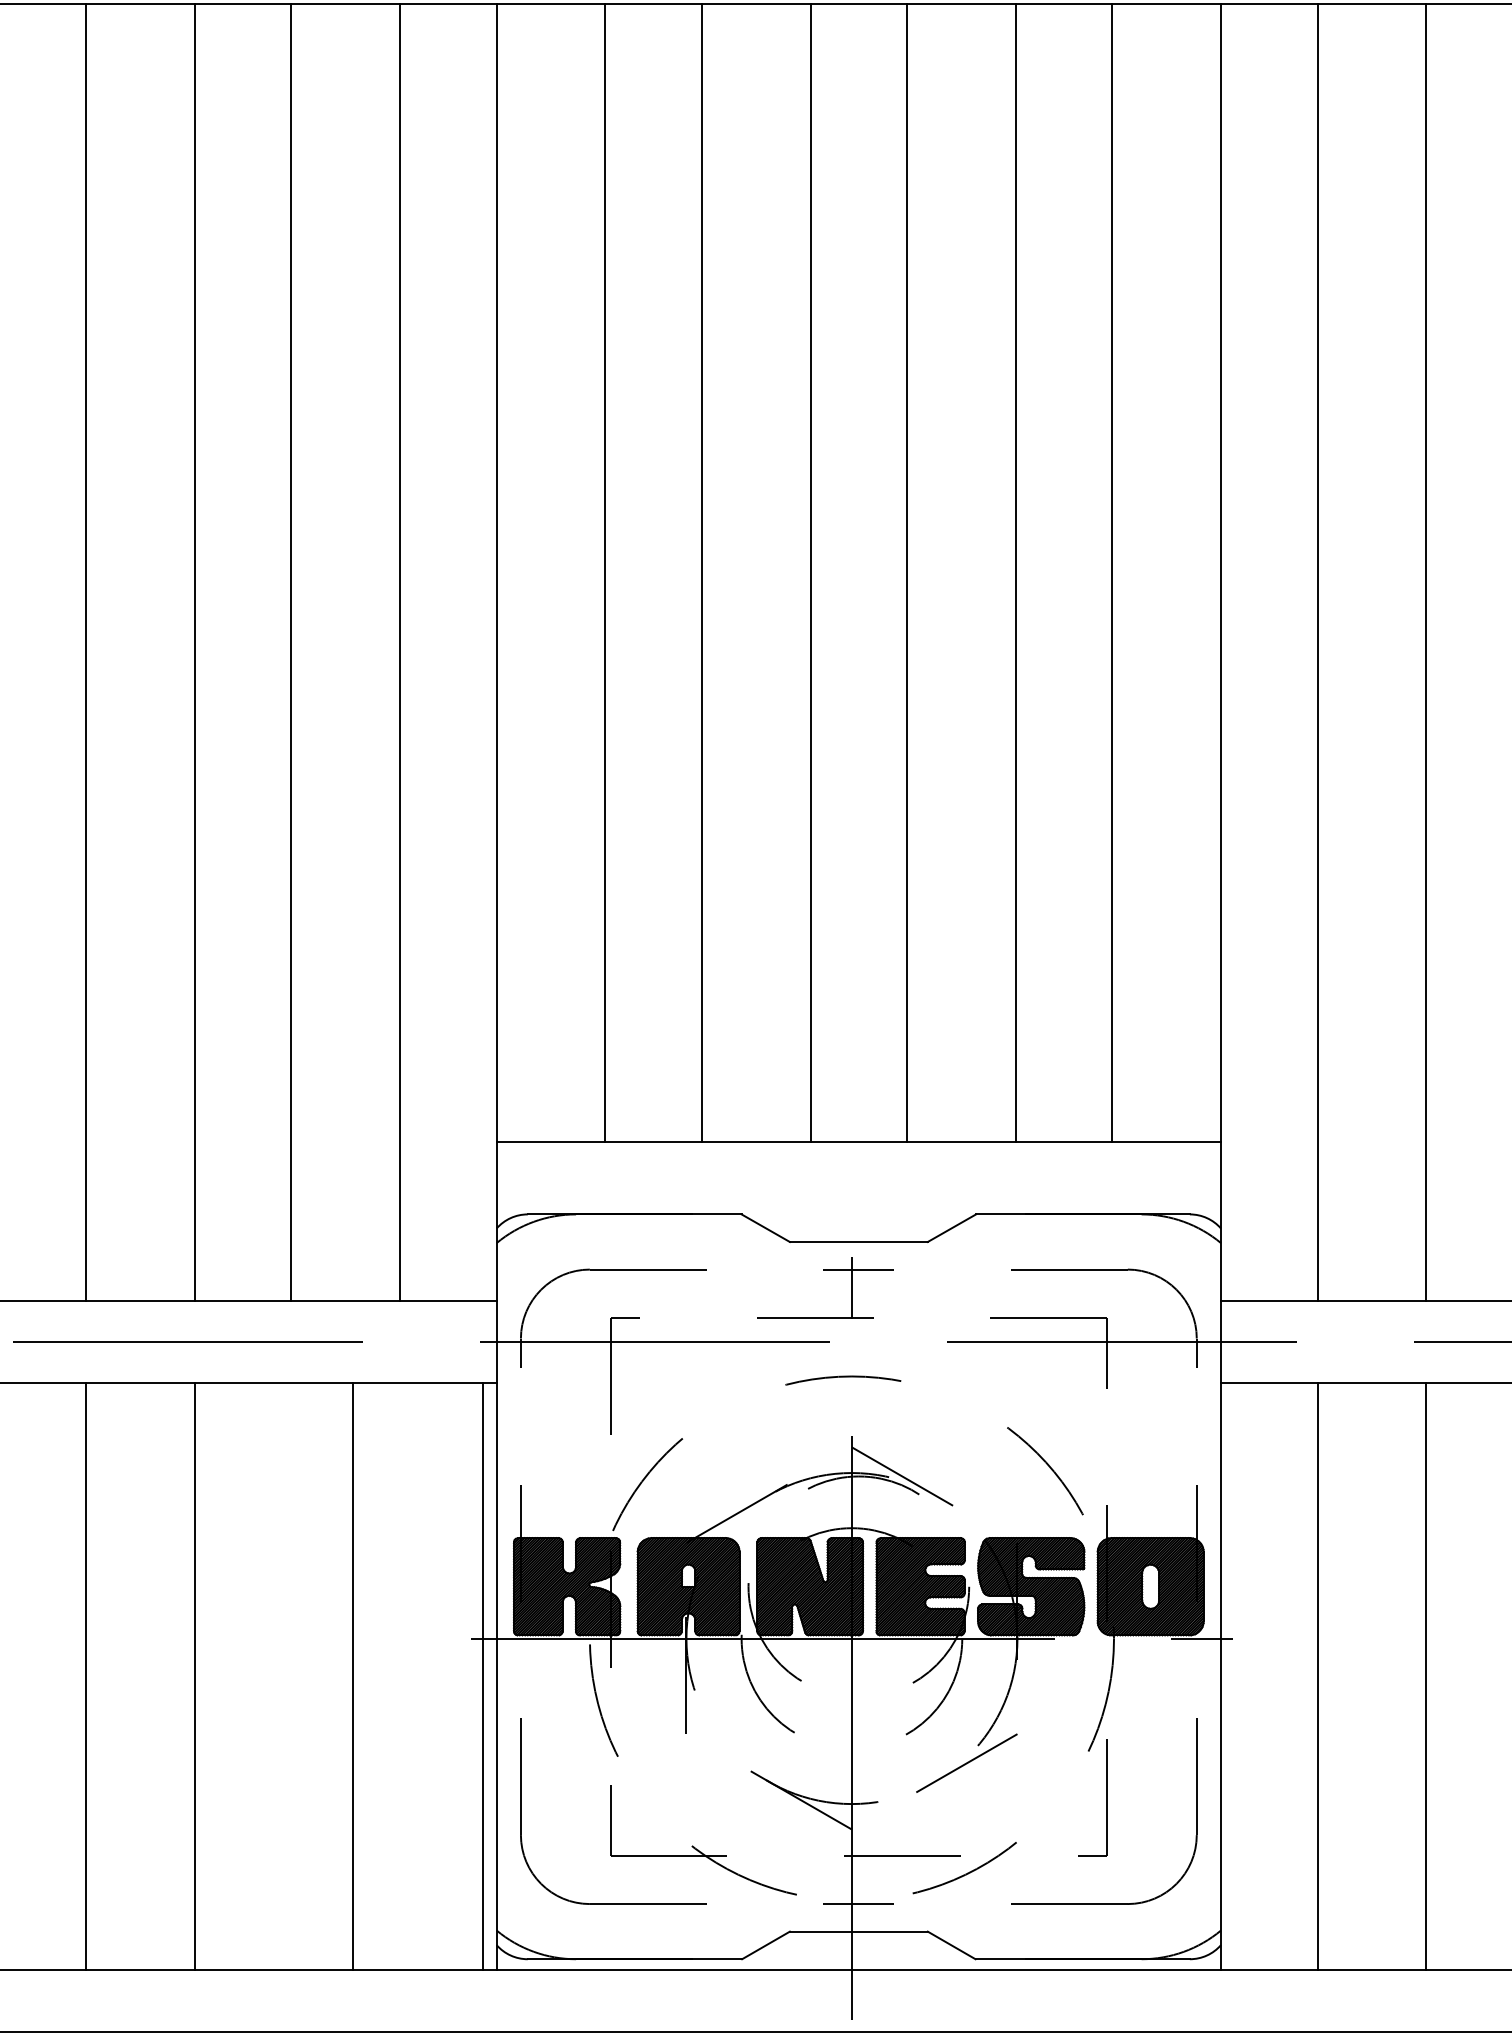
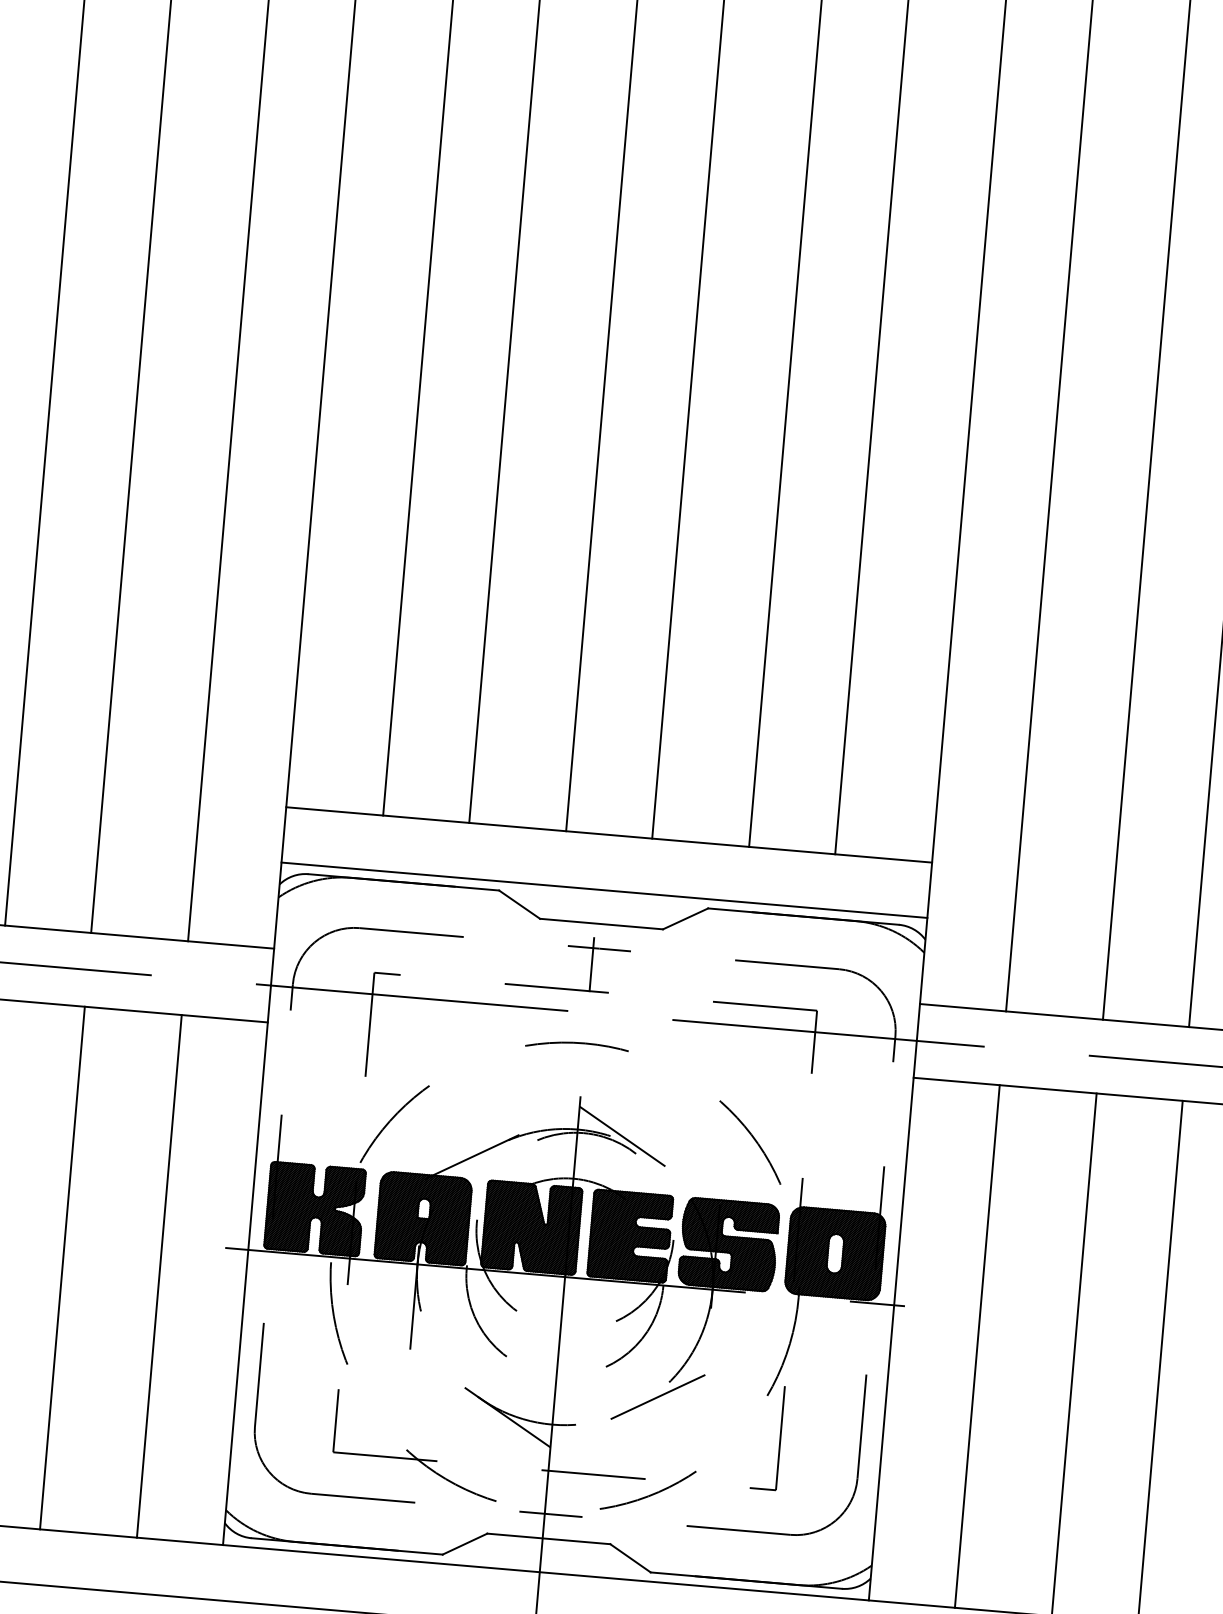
line: (858, 1204) -> (604, 890), added
line: (353, 1676) -> (62, 1268), moved
line: (483, 1676) -> (159, 1276), moved

